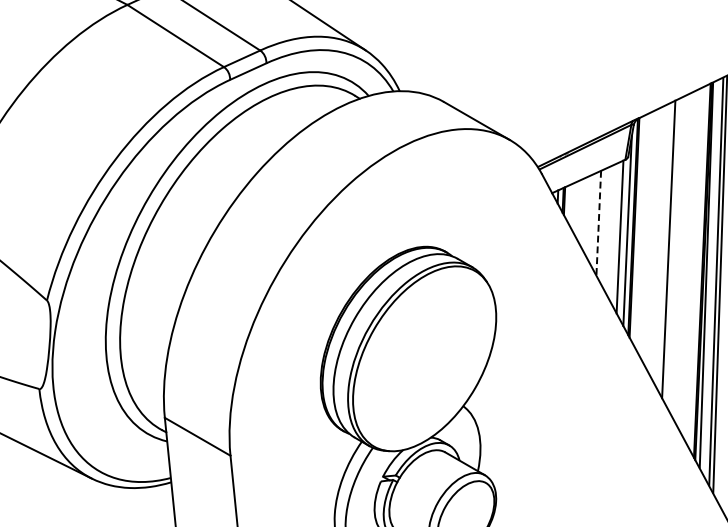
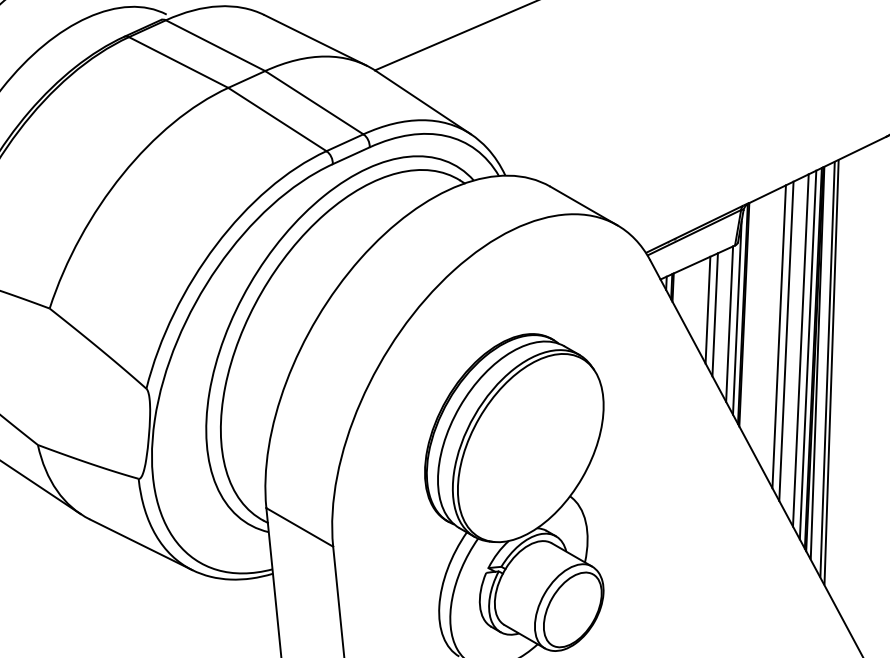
line: (598, 223) -> (707, 310), dashed -> solid
line: (605, 227) -> (714, 314), added
line: (675, 254) -> (786, 341), added
line: (689, 262) -> (800, 350), added
line: (696, 266) -> (807, 354), added

